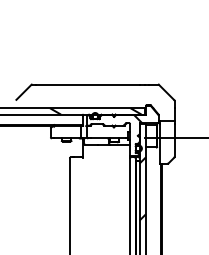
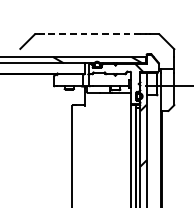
line: (87, 84) -> (89, 33), solid -> dashed

